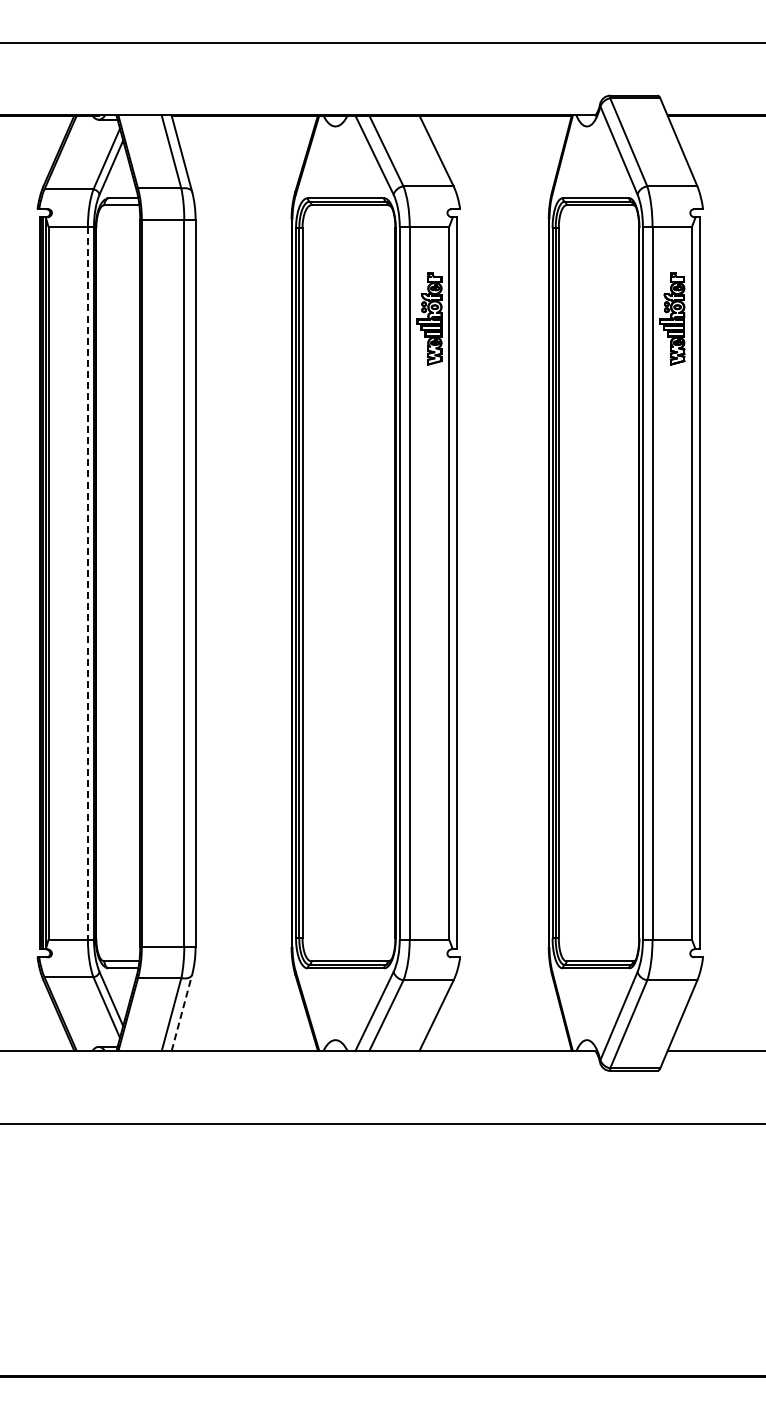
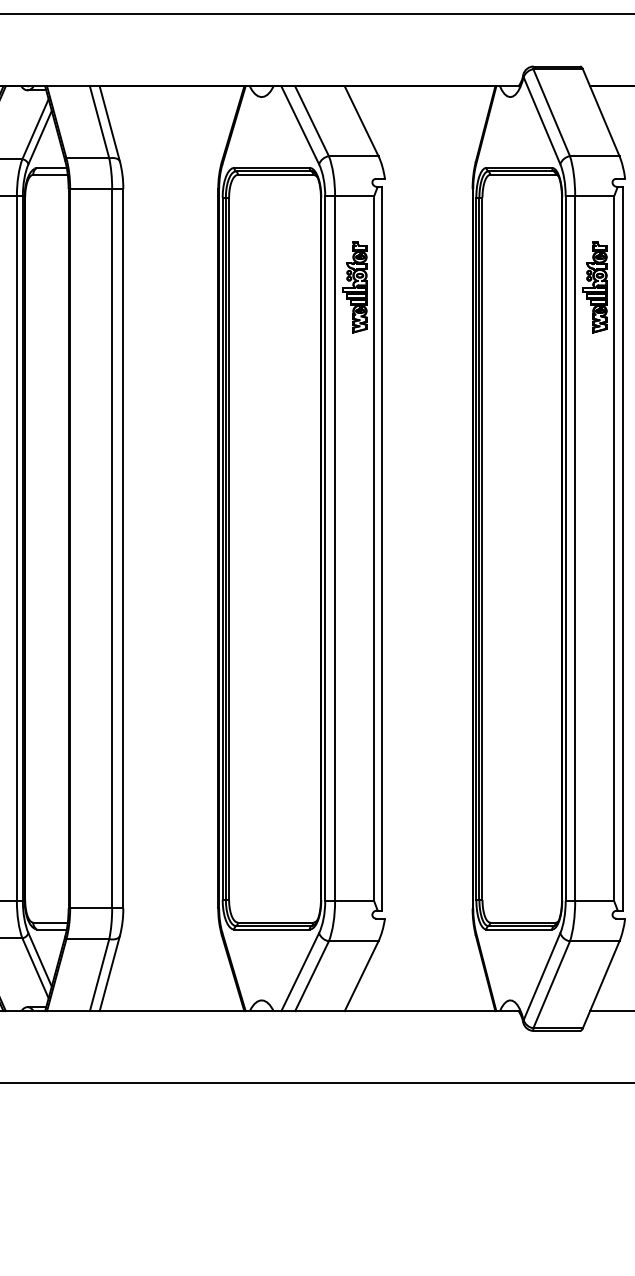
line: (87, 583) -> (16, 548), dashed -> solid
line: (182, 1012) -> (110, 973), dashed -> solid

